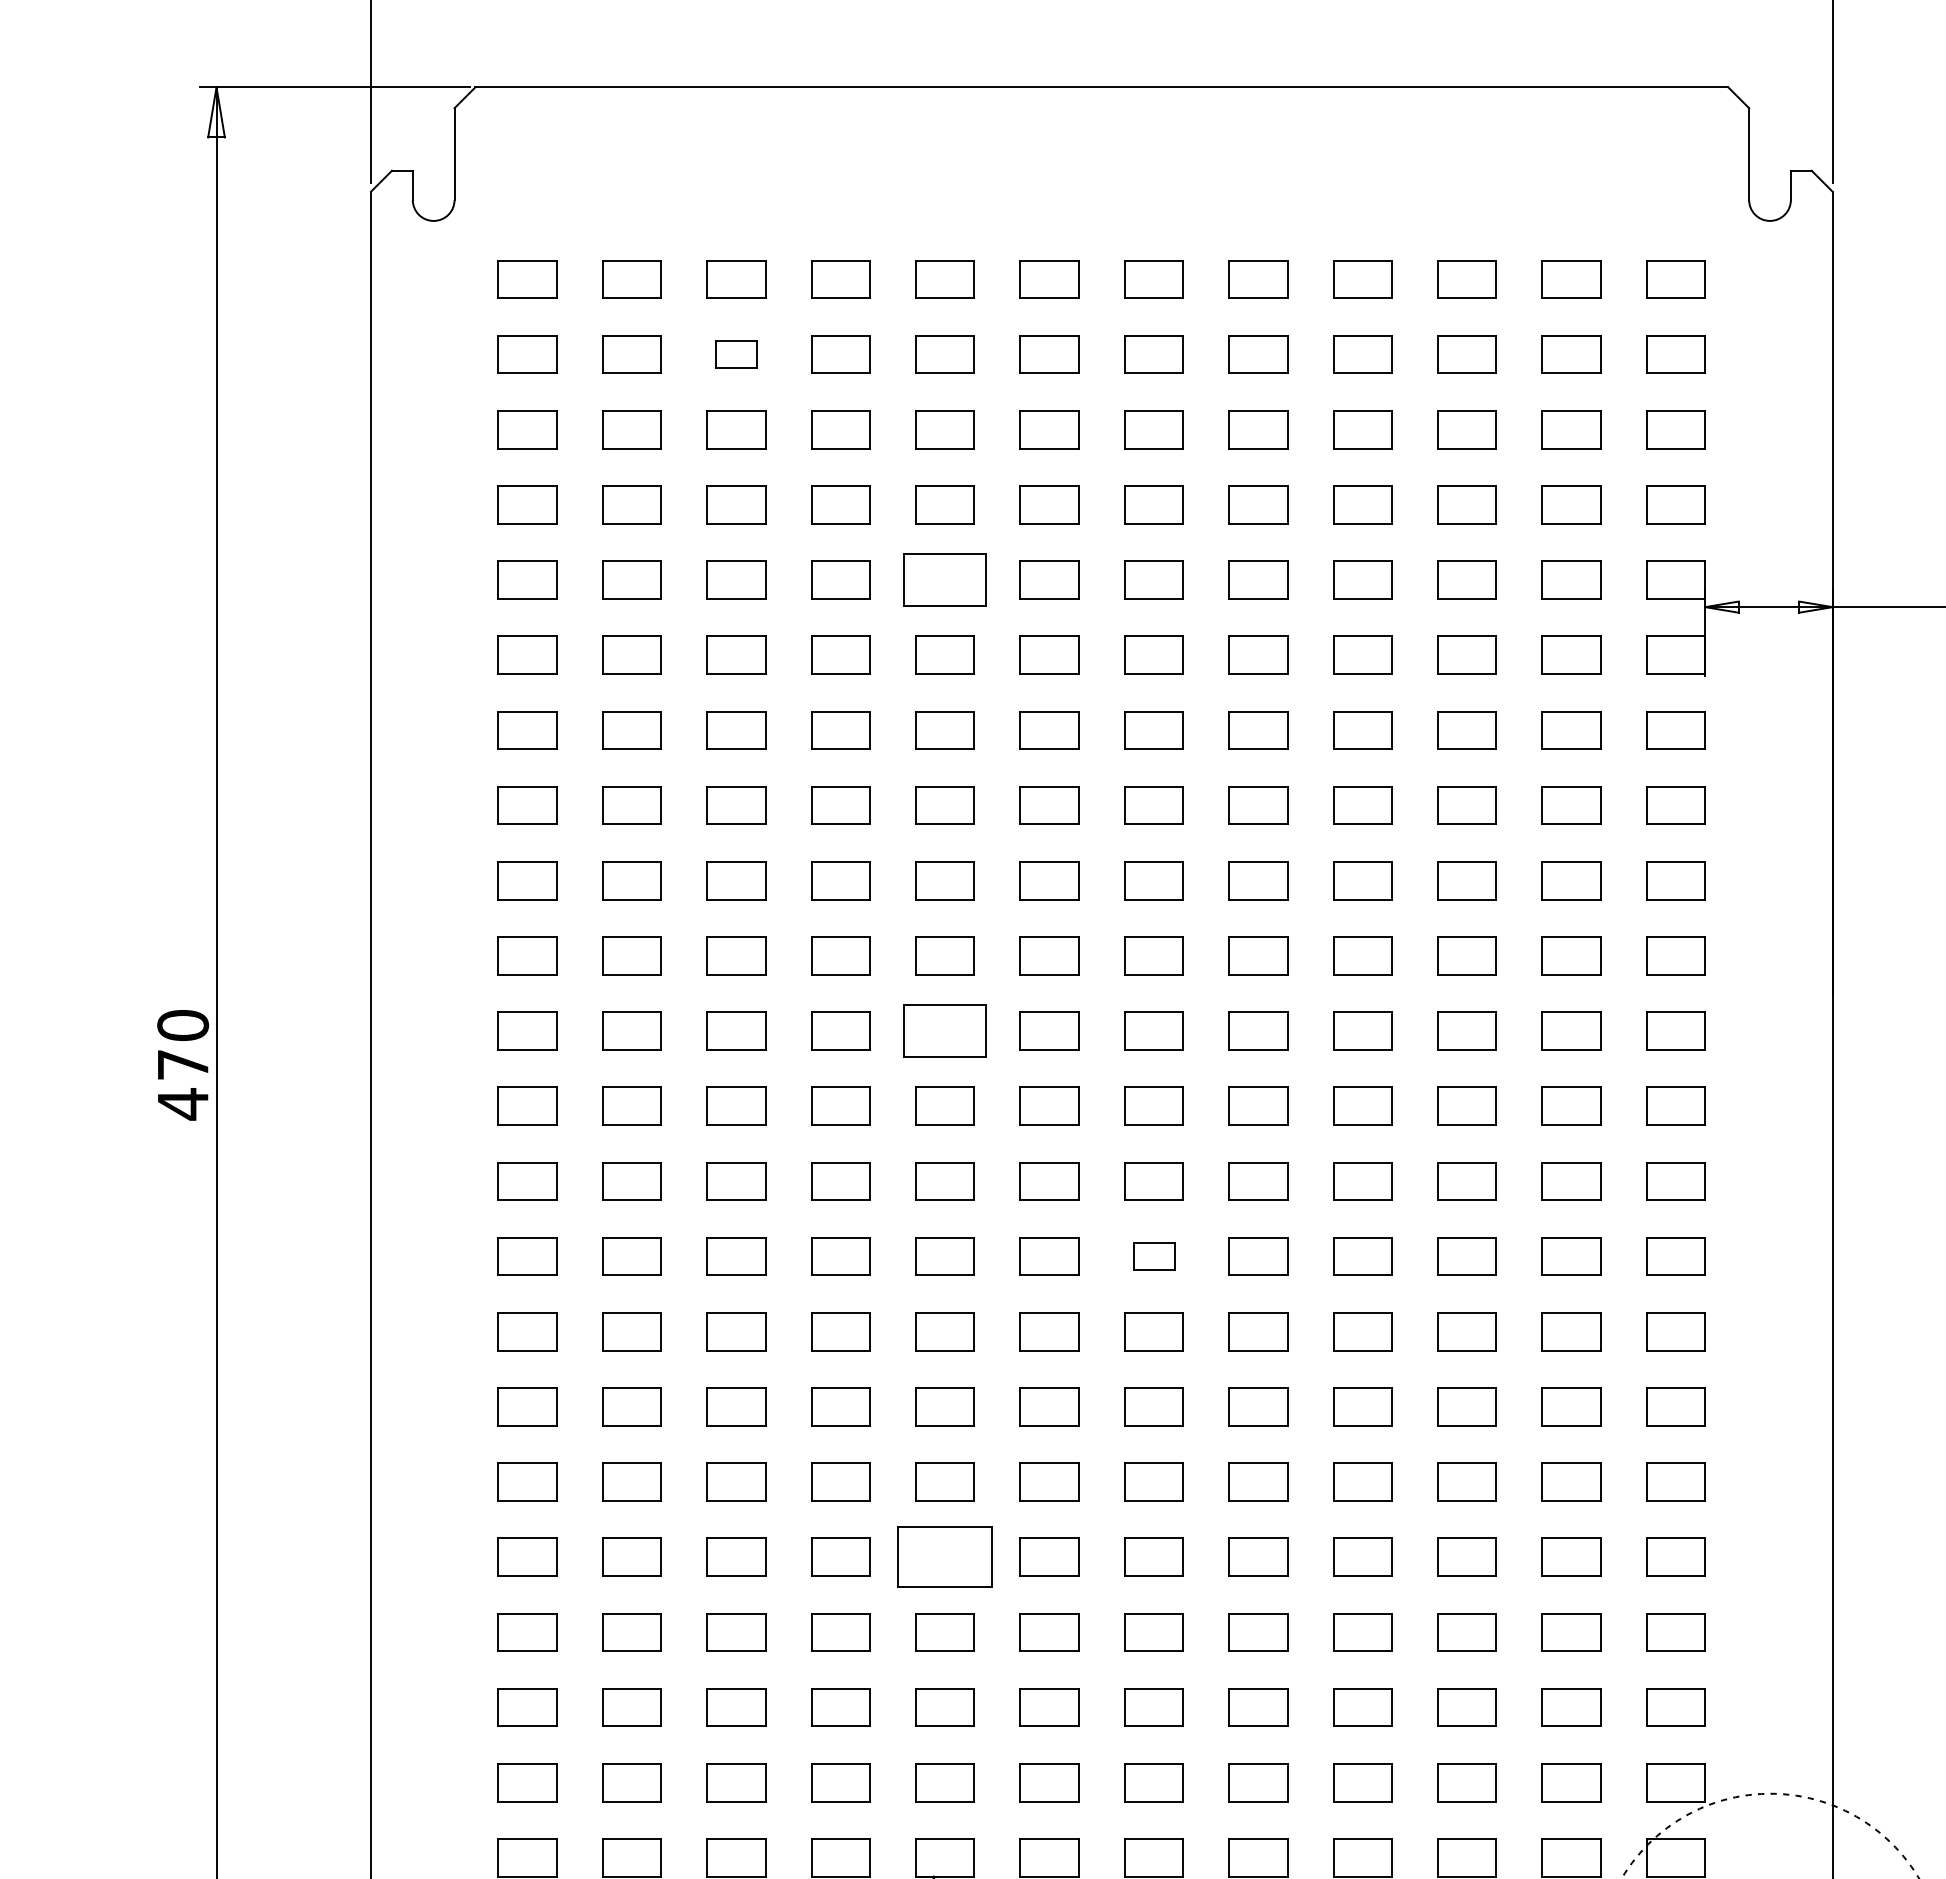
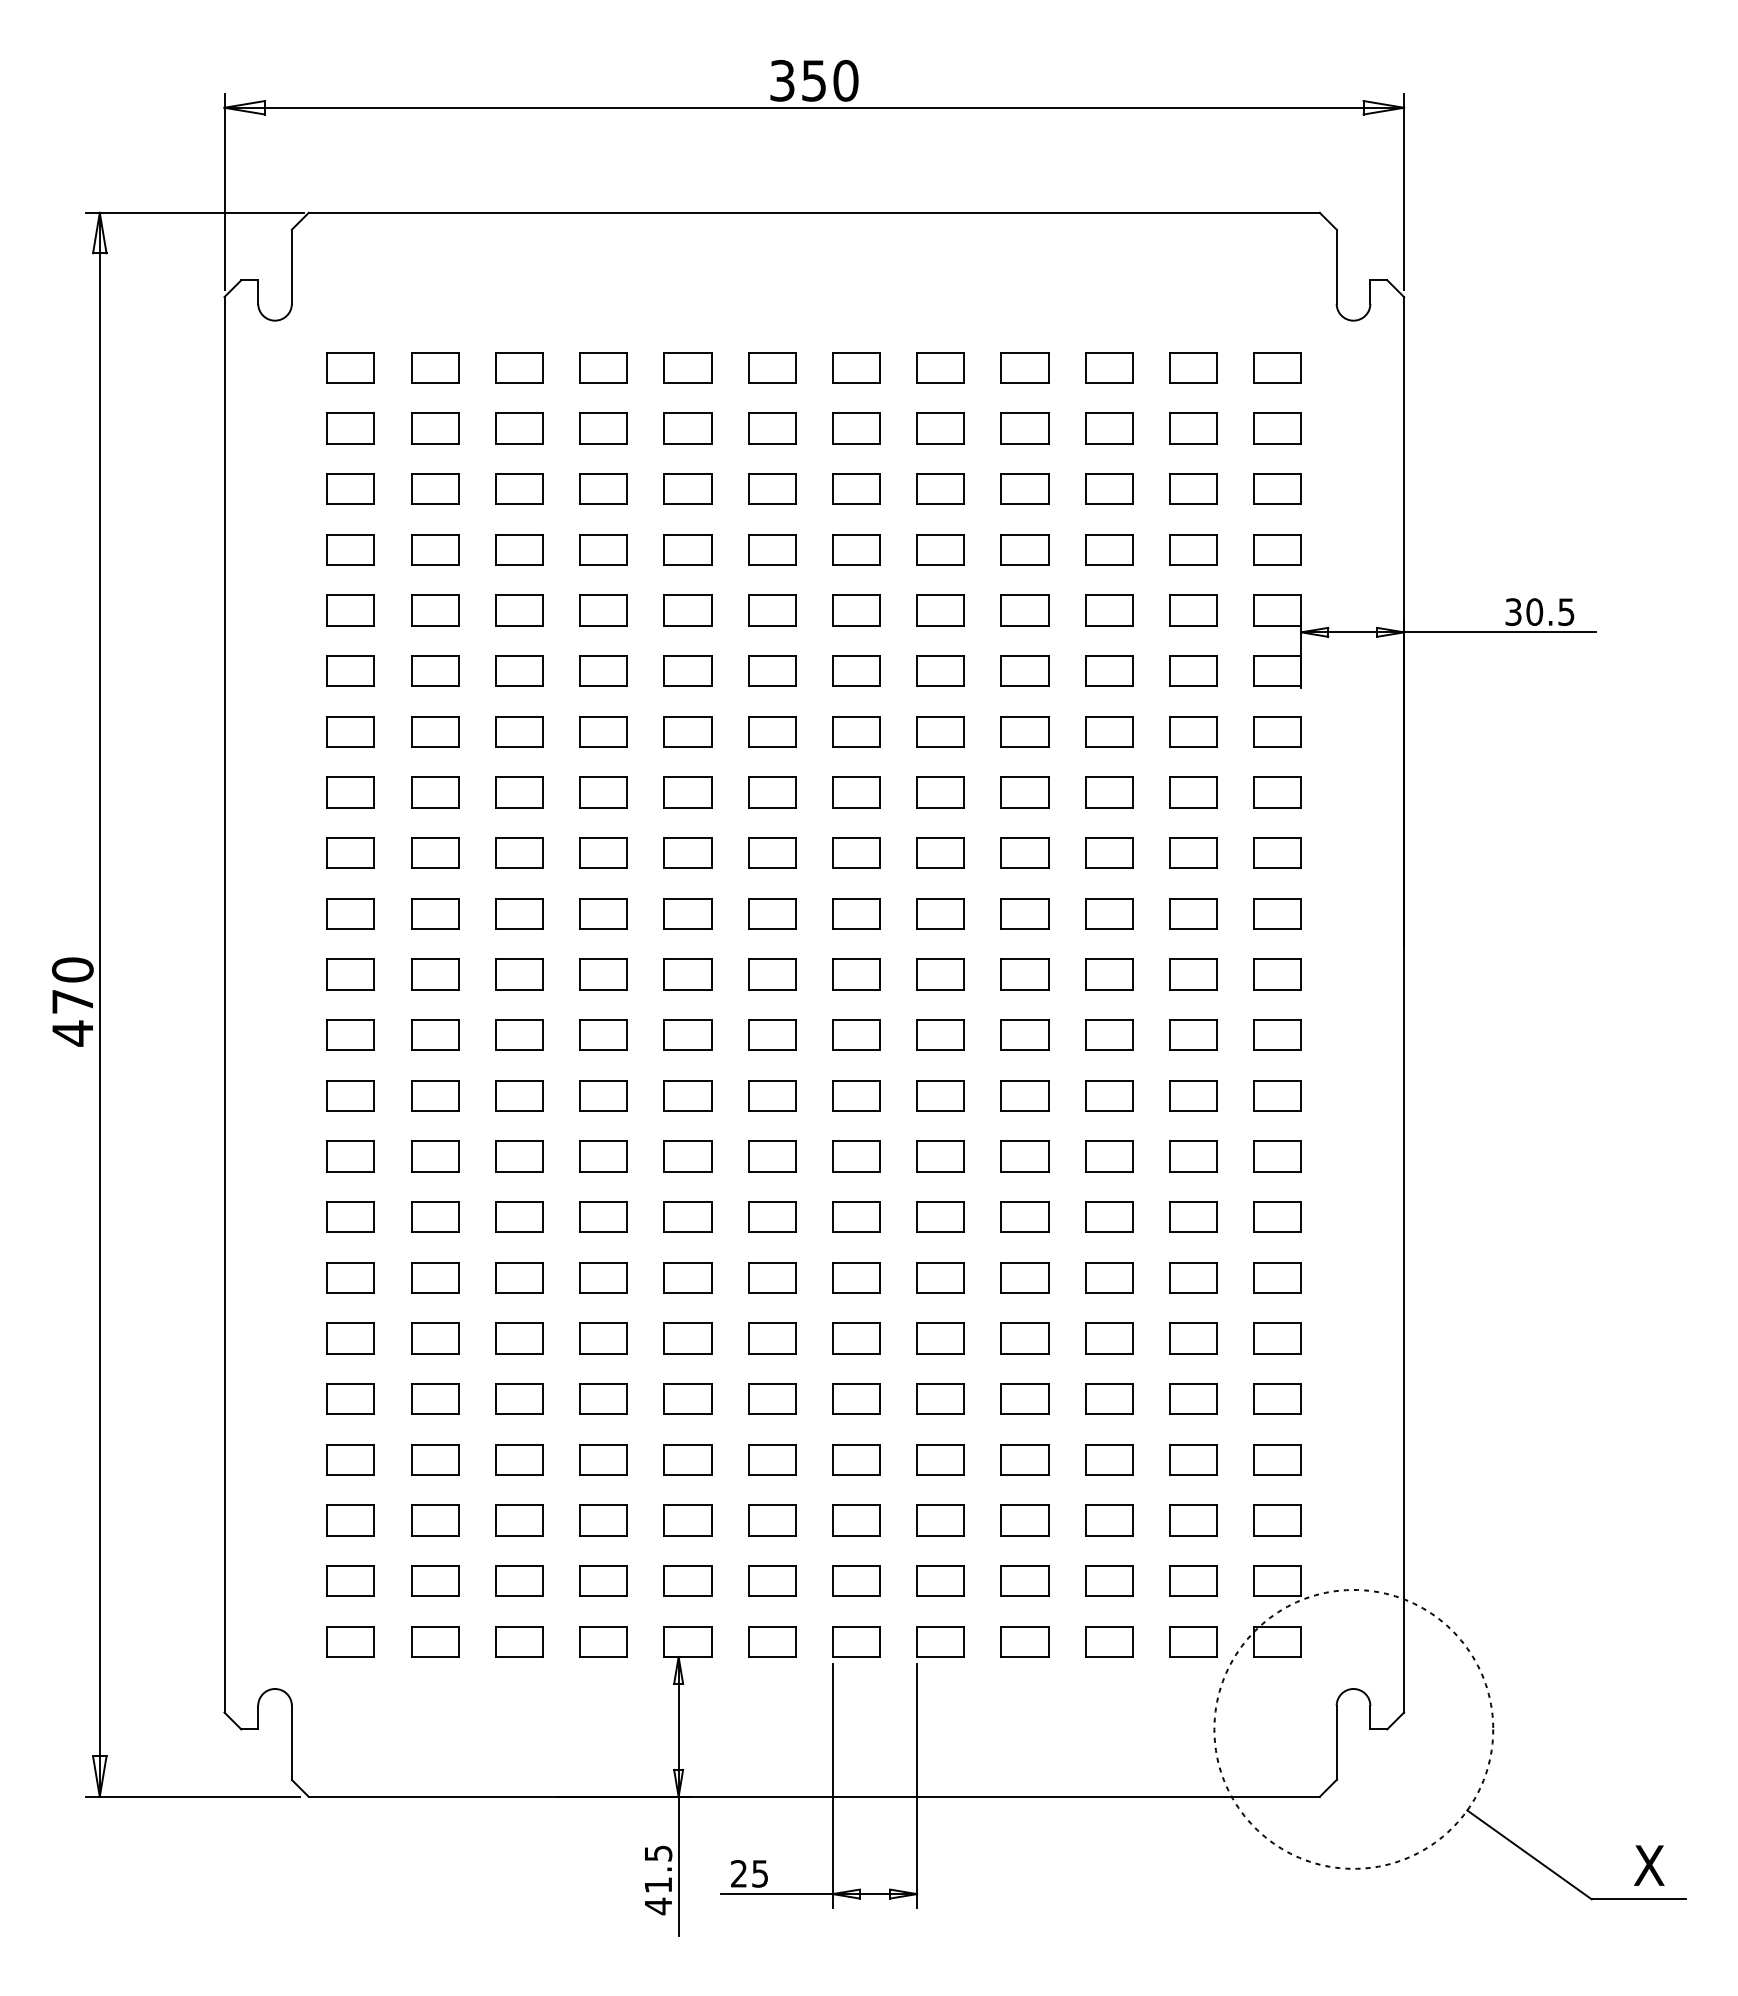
part: (736, 354) -> (519, 428), size x1.43
part: (944, 580) -> (687, 610), size x0.71
part: (944, 1031) -> (687, 974), size x0.71
part: (1154, 1256) -> (856, 1156), size x1.43
part: (944, 1556) -> (687, 1398), size x0.62

